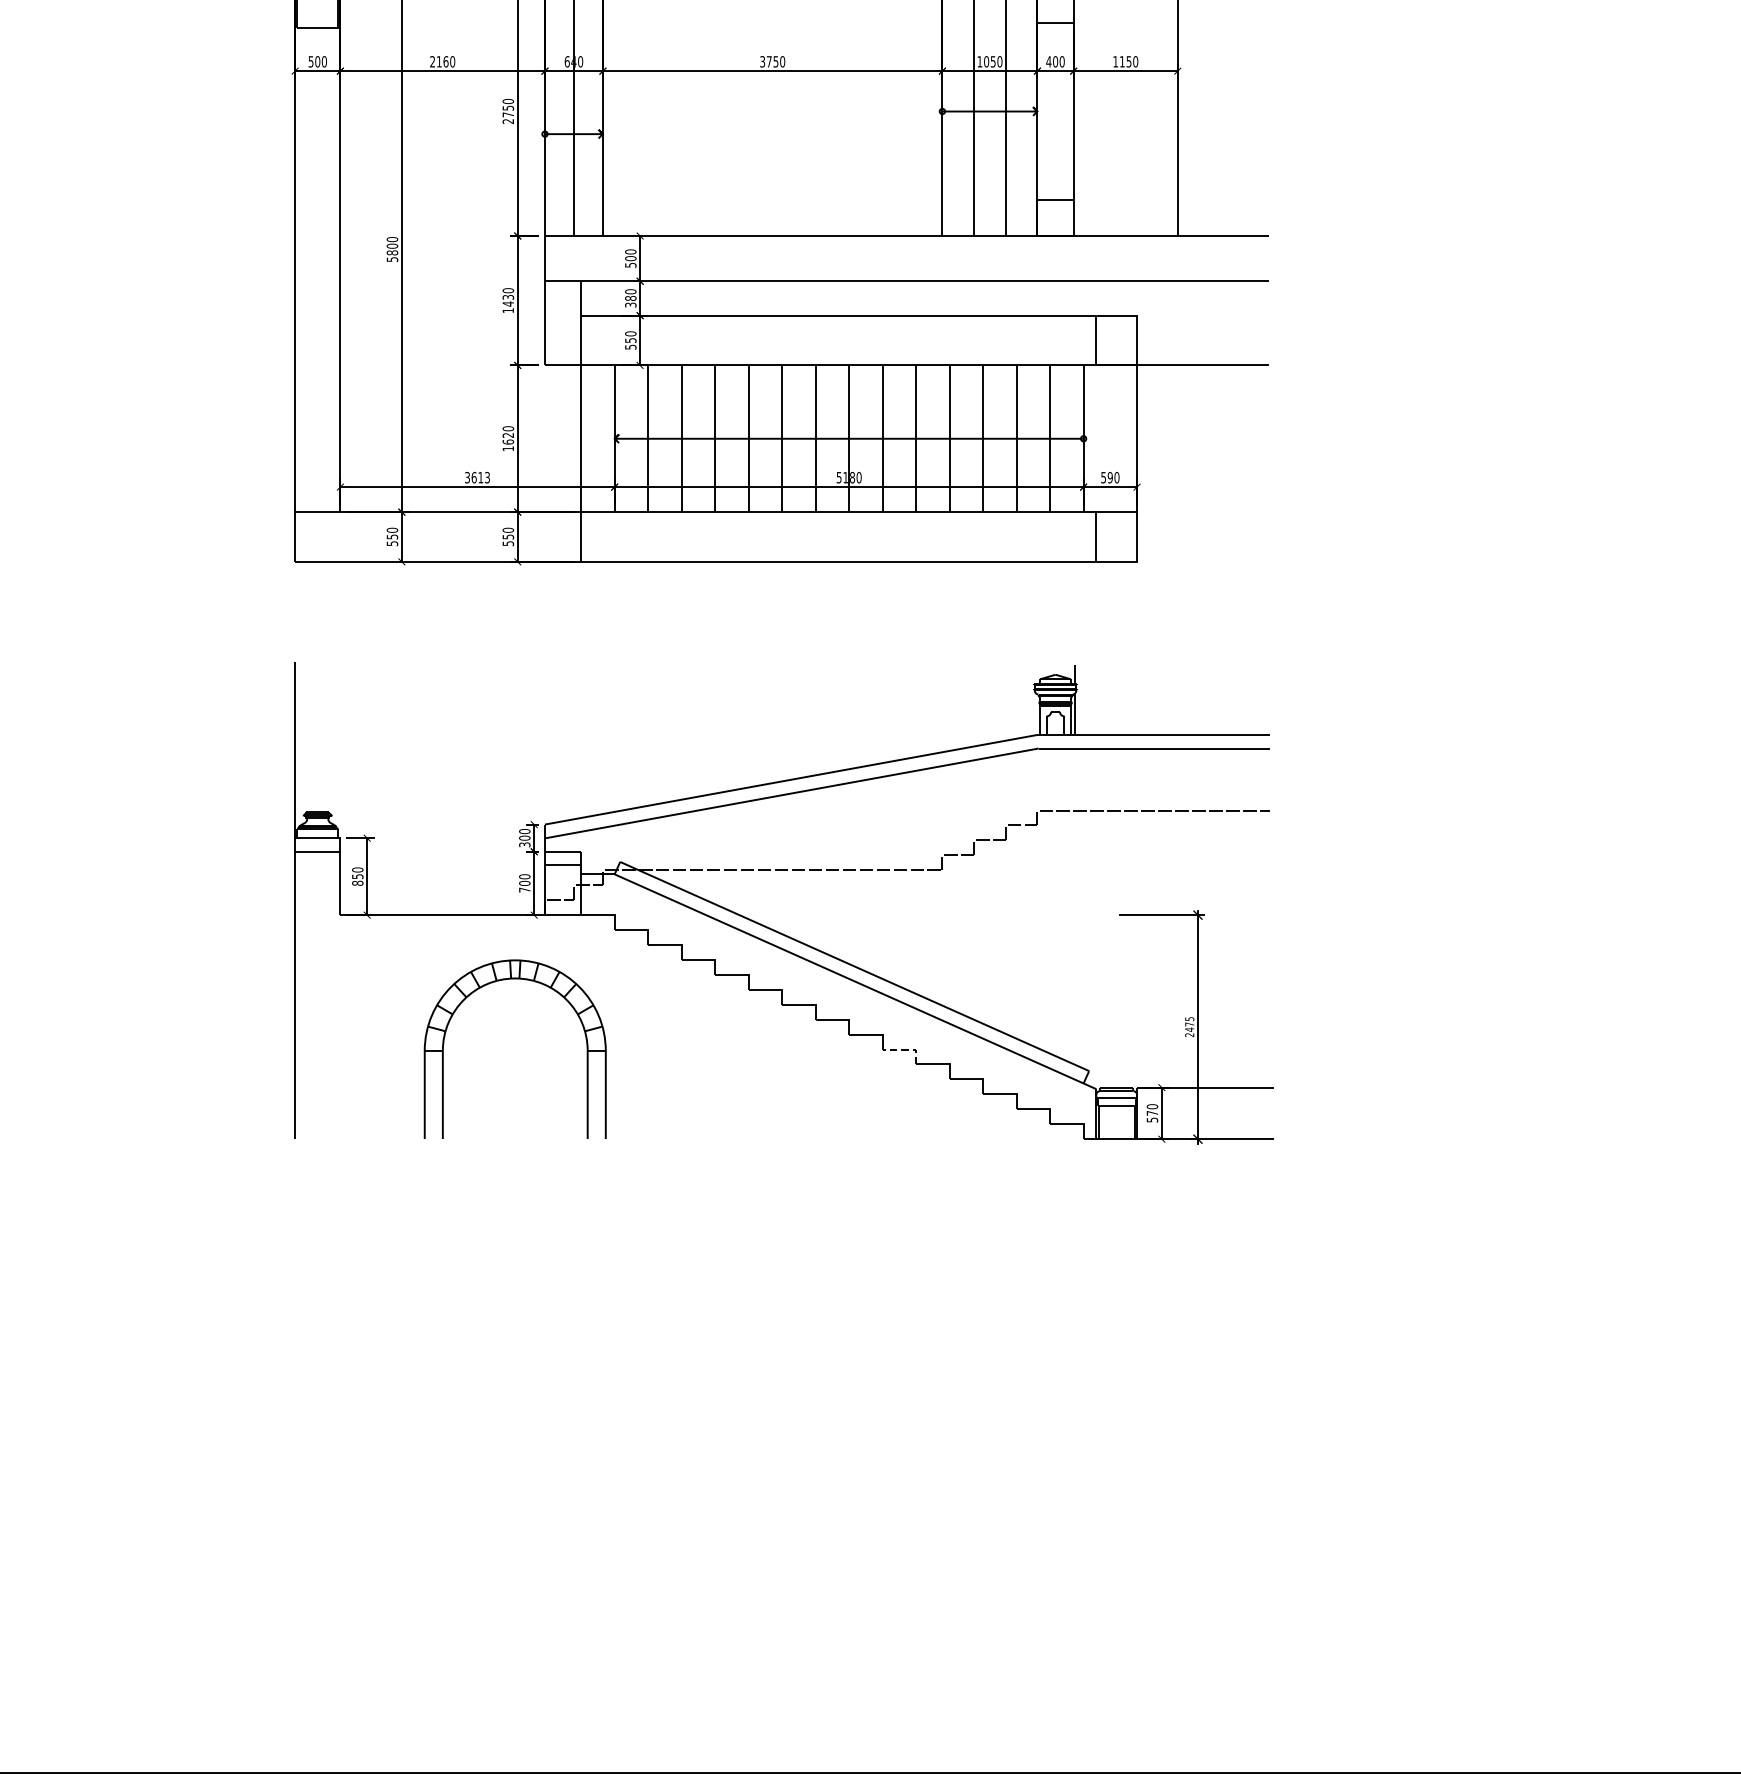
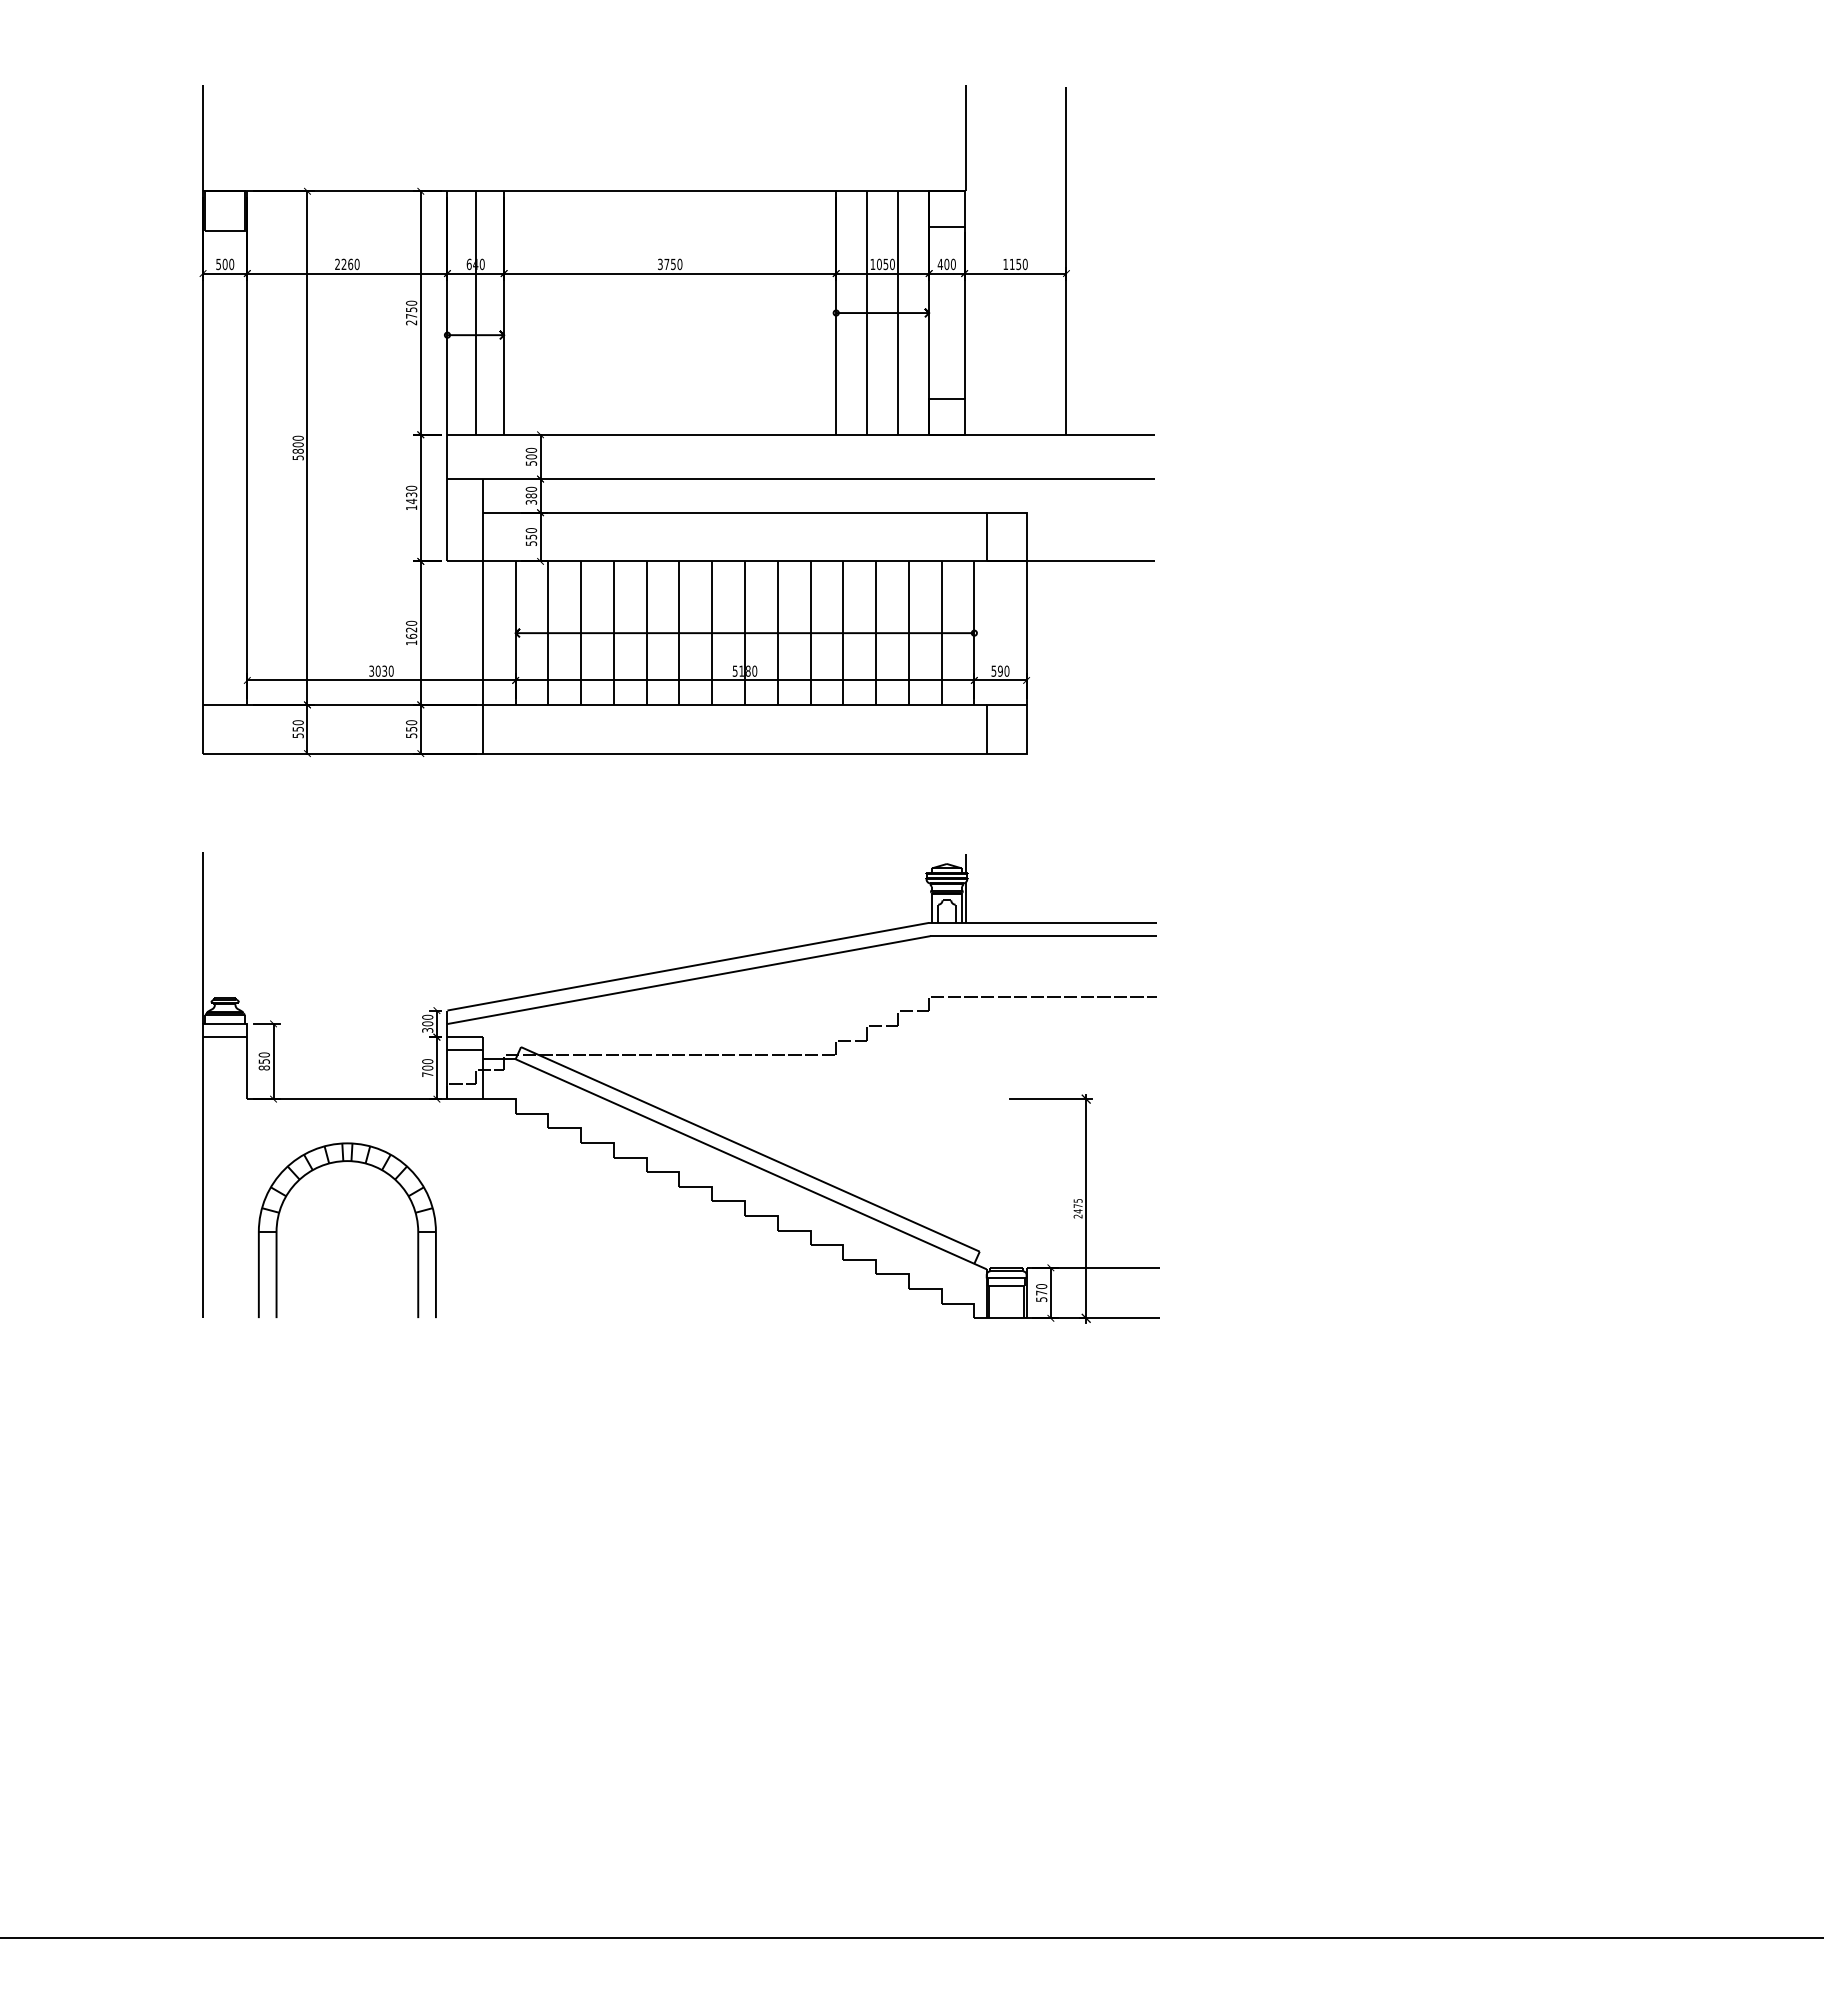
text: (438, 60) -> (343, 263), 2160 -> 2260
text: (480, 476) -> (384, 670), 3613 -> 3030
part: (511, 979) -> (343, 1162), moved
line: (906, 1049) -> (801, 1230), dashed -> solid

